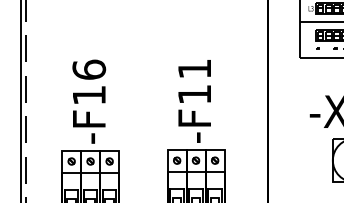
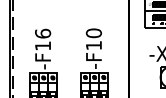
text: (193, 69) -> (93, 33), -F11 -> -F10

